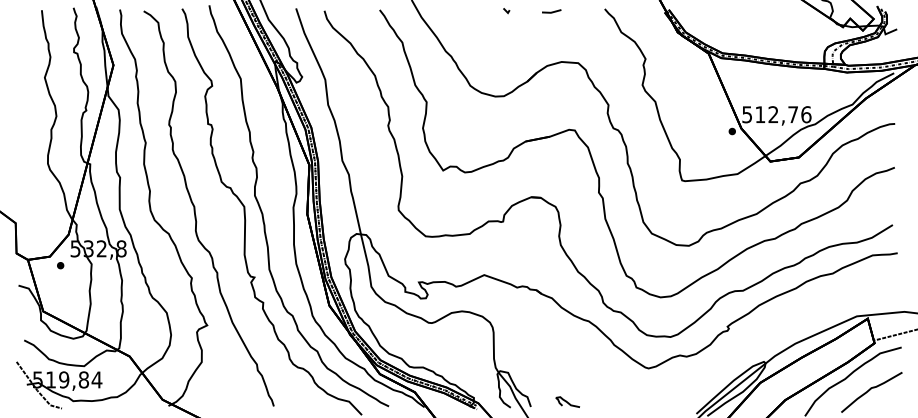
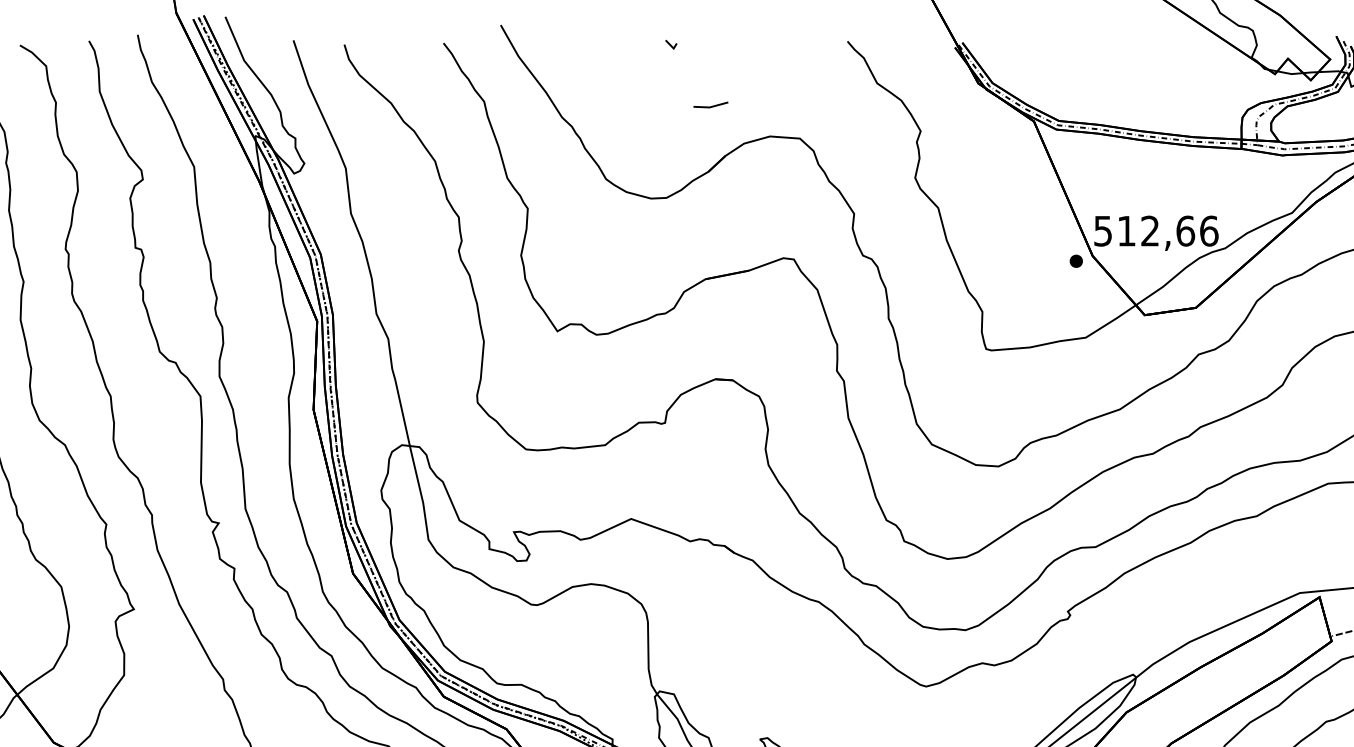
line: (551, 11) -> (710, 105), moved
text: (793, 114) -> (1186, 230), 512,76 -> 512,66

